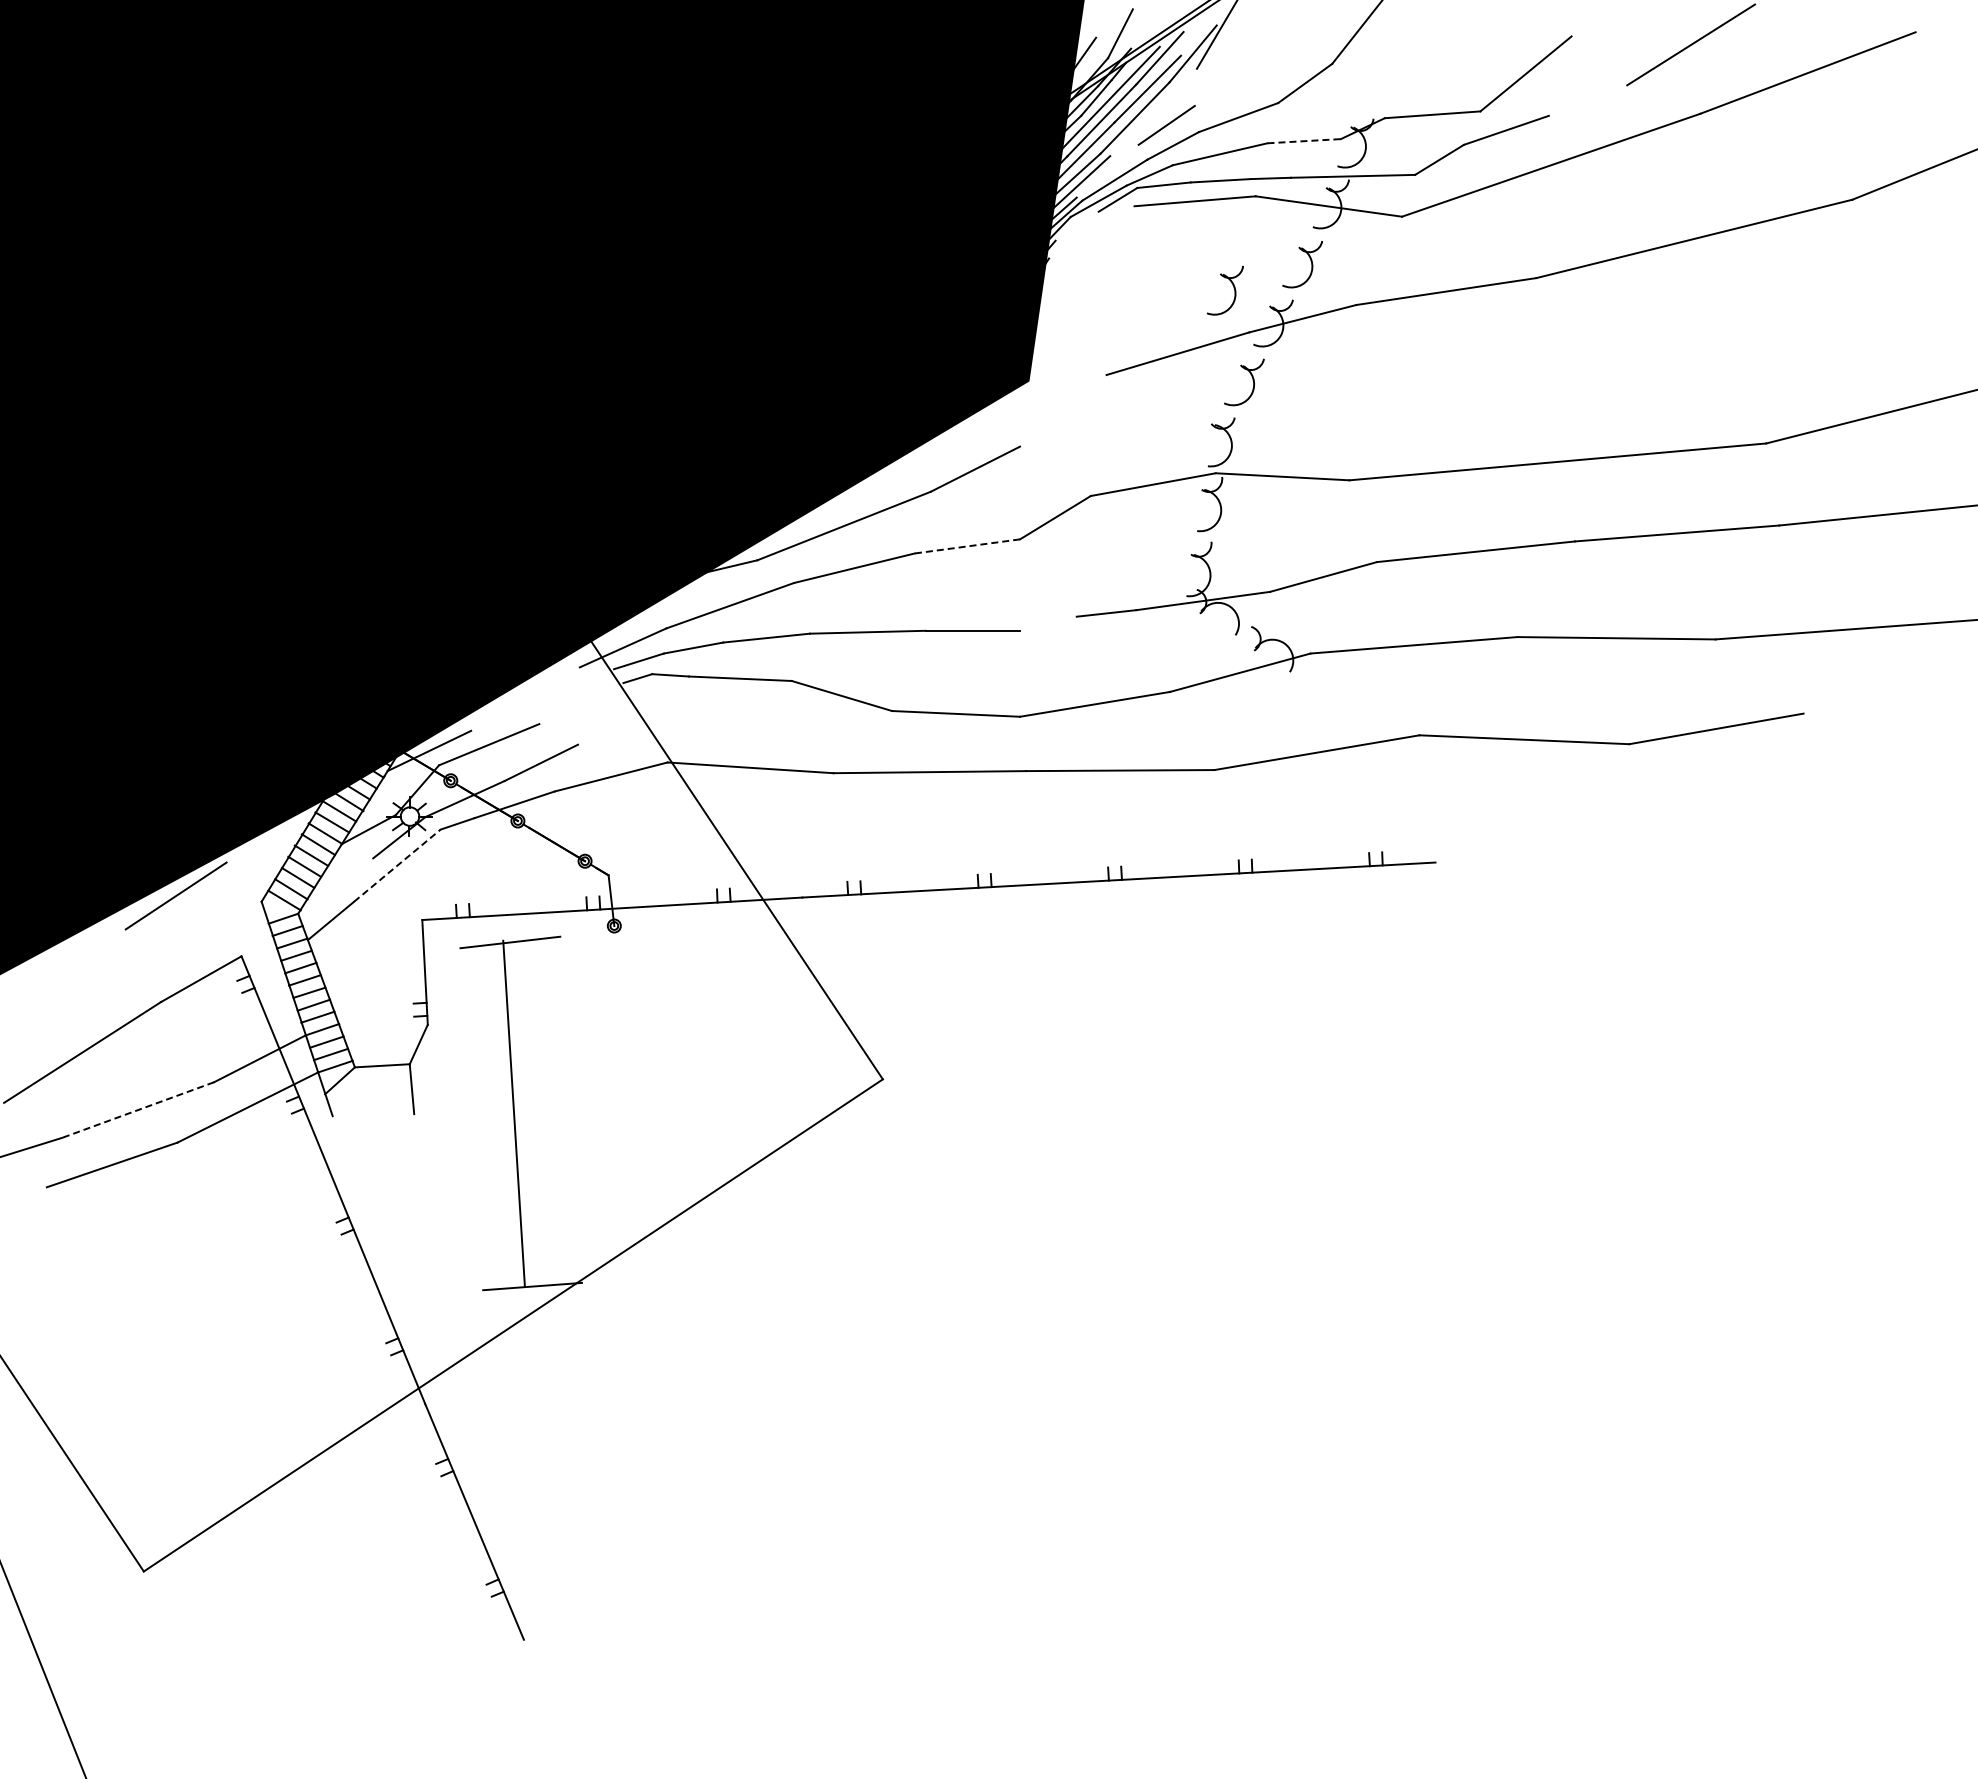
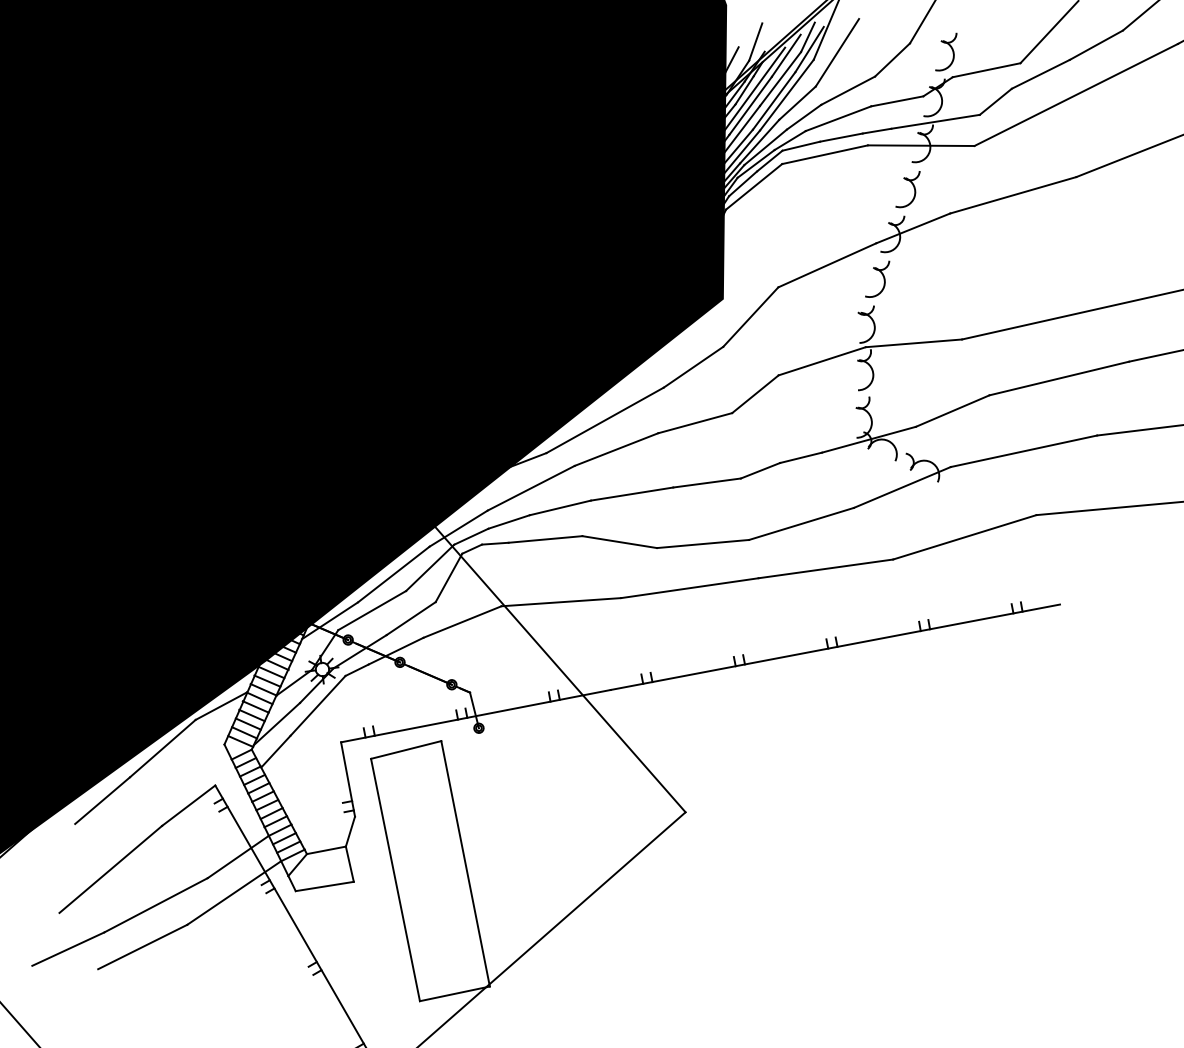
line: (1193, 36) -> (808, 37), added
line: (1230, 63) -> (837, 52), added
line: (1587, 100) -> (1095, 45), added
line: (1153, 112) -> (786, 95), added
line: (1304, 141) -> (897, 101), dashed -> solid
line: (1107, 170) -> (759, 141), added
line: (1076, 225) -> (742, 183), added
line: (1091, 232) -> (753, 186), added
part: (1233, 288) -> (951, 49), moved
line: (1063, 410) -> (750, 316), added
line: (966, 546) -> (694, 423), dashed -> solid
line: (1048, 623) -> (760, 470), added
line: (576, 696) -> (430, 567), added
line: (525, 698) -> (393, 574), added
line: (600, 713) -> (448, 577), added
line: (263, 848) -> (220, 706), added
line: (397, 865) -> (318, 705), dashed -> solid
line: (337, 883) -> (276, 724), added
line: (83, 956) -> (102, 800), added
line: (138, 1110) -> (156, 905), dashed -> solid
line: (513, 1113) -> (465, 863), moved
line: (373, 1115) -> (324, 886), added
line: (471, 1119) -> (395, 880), added

